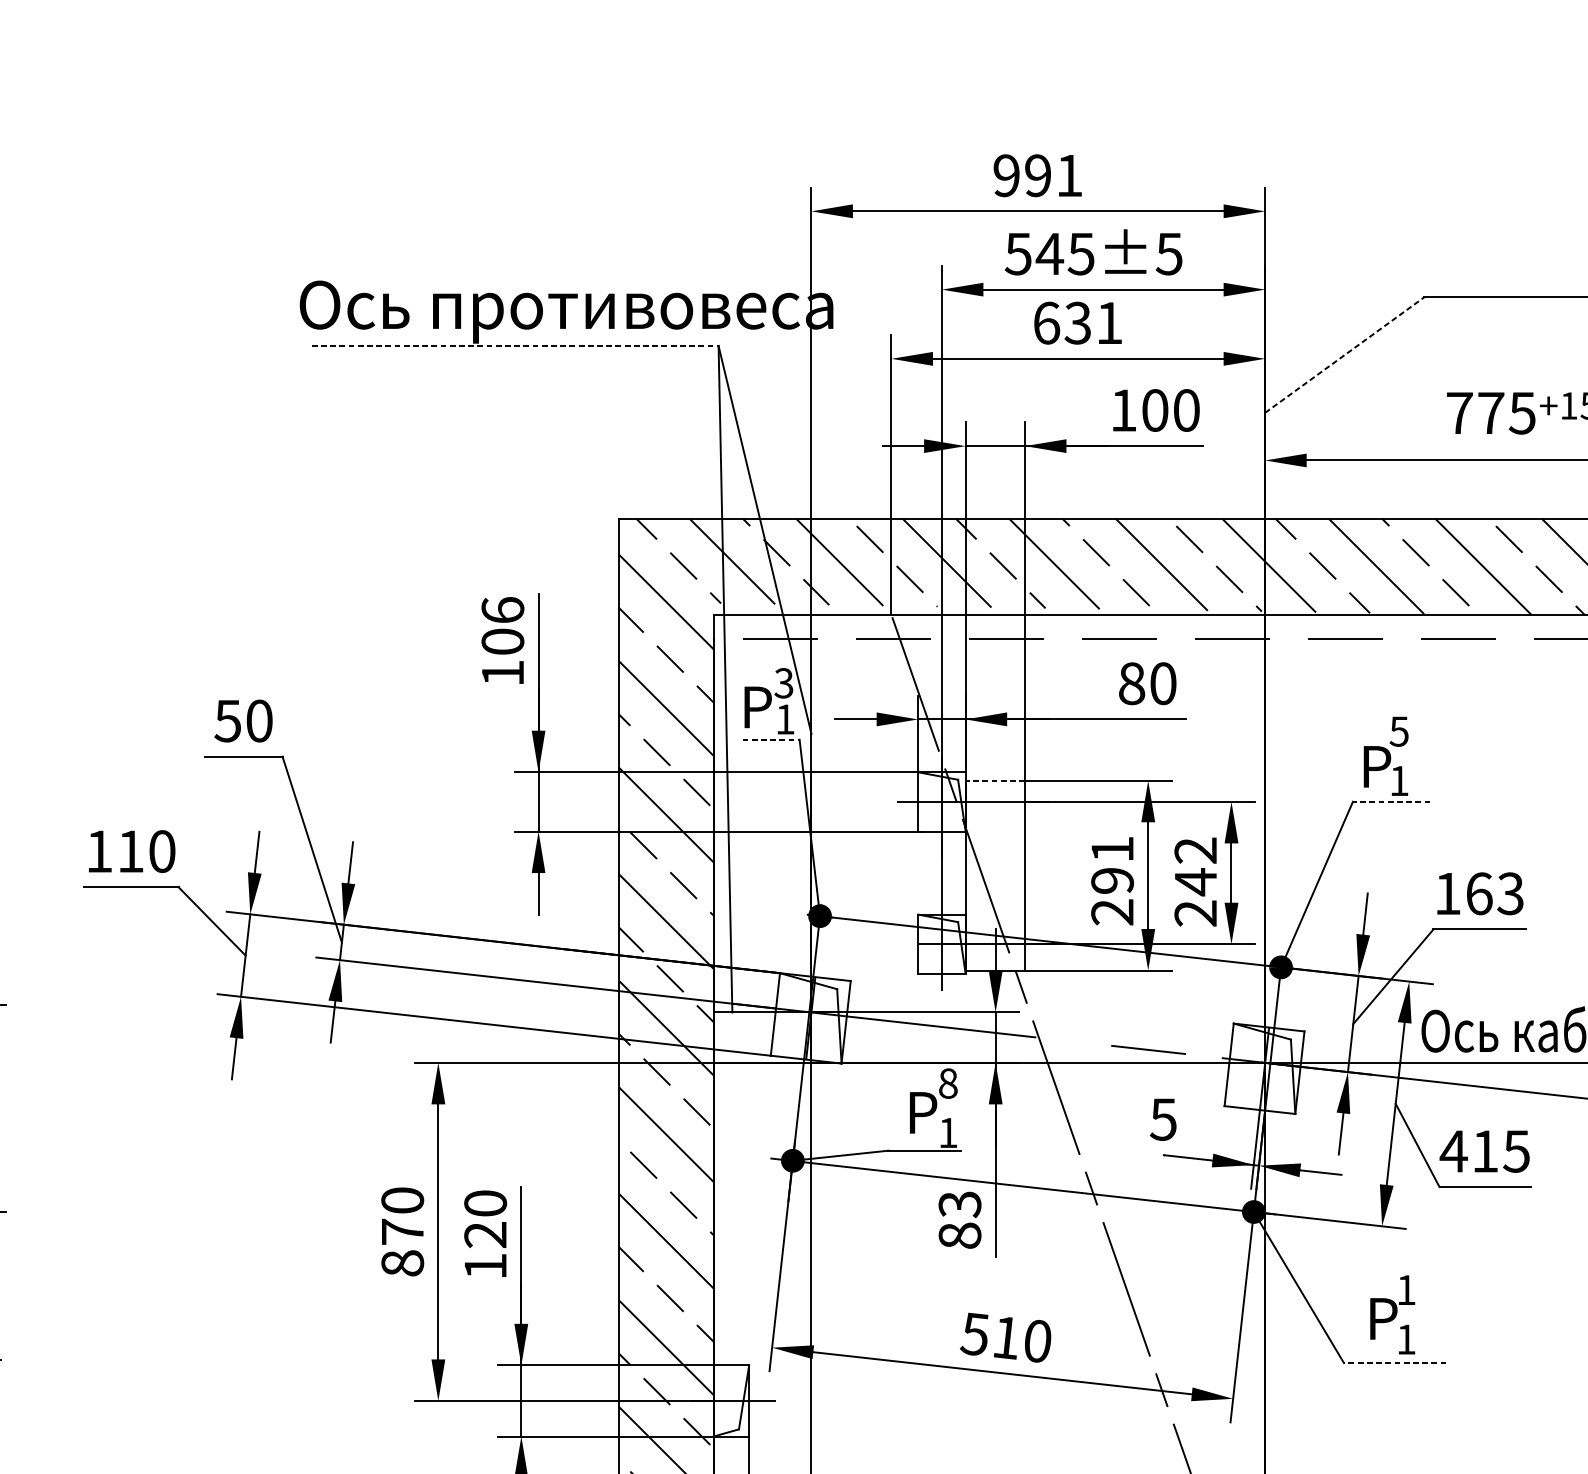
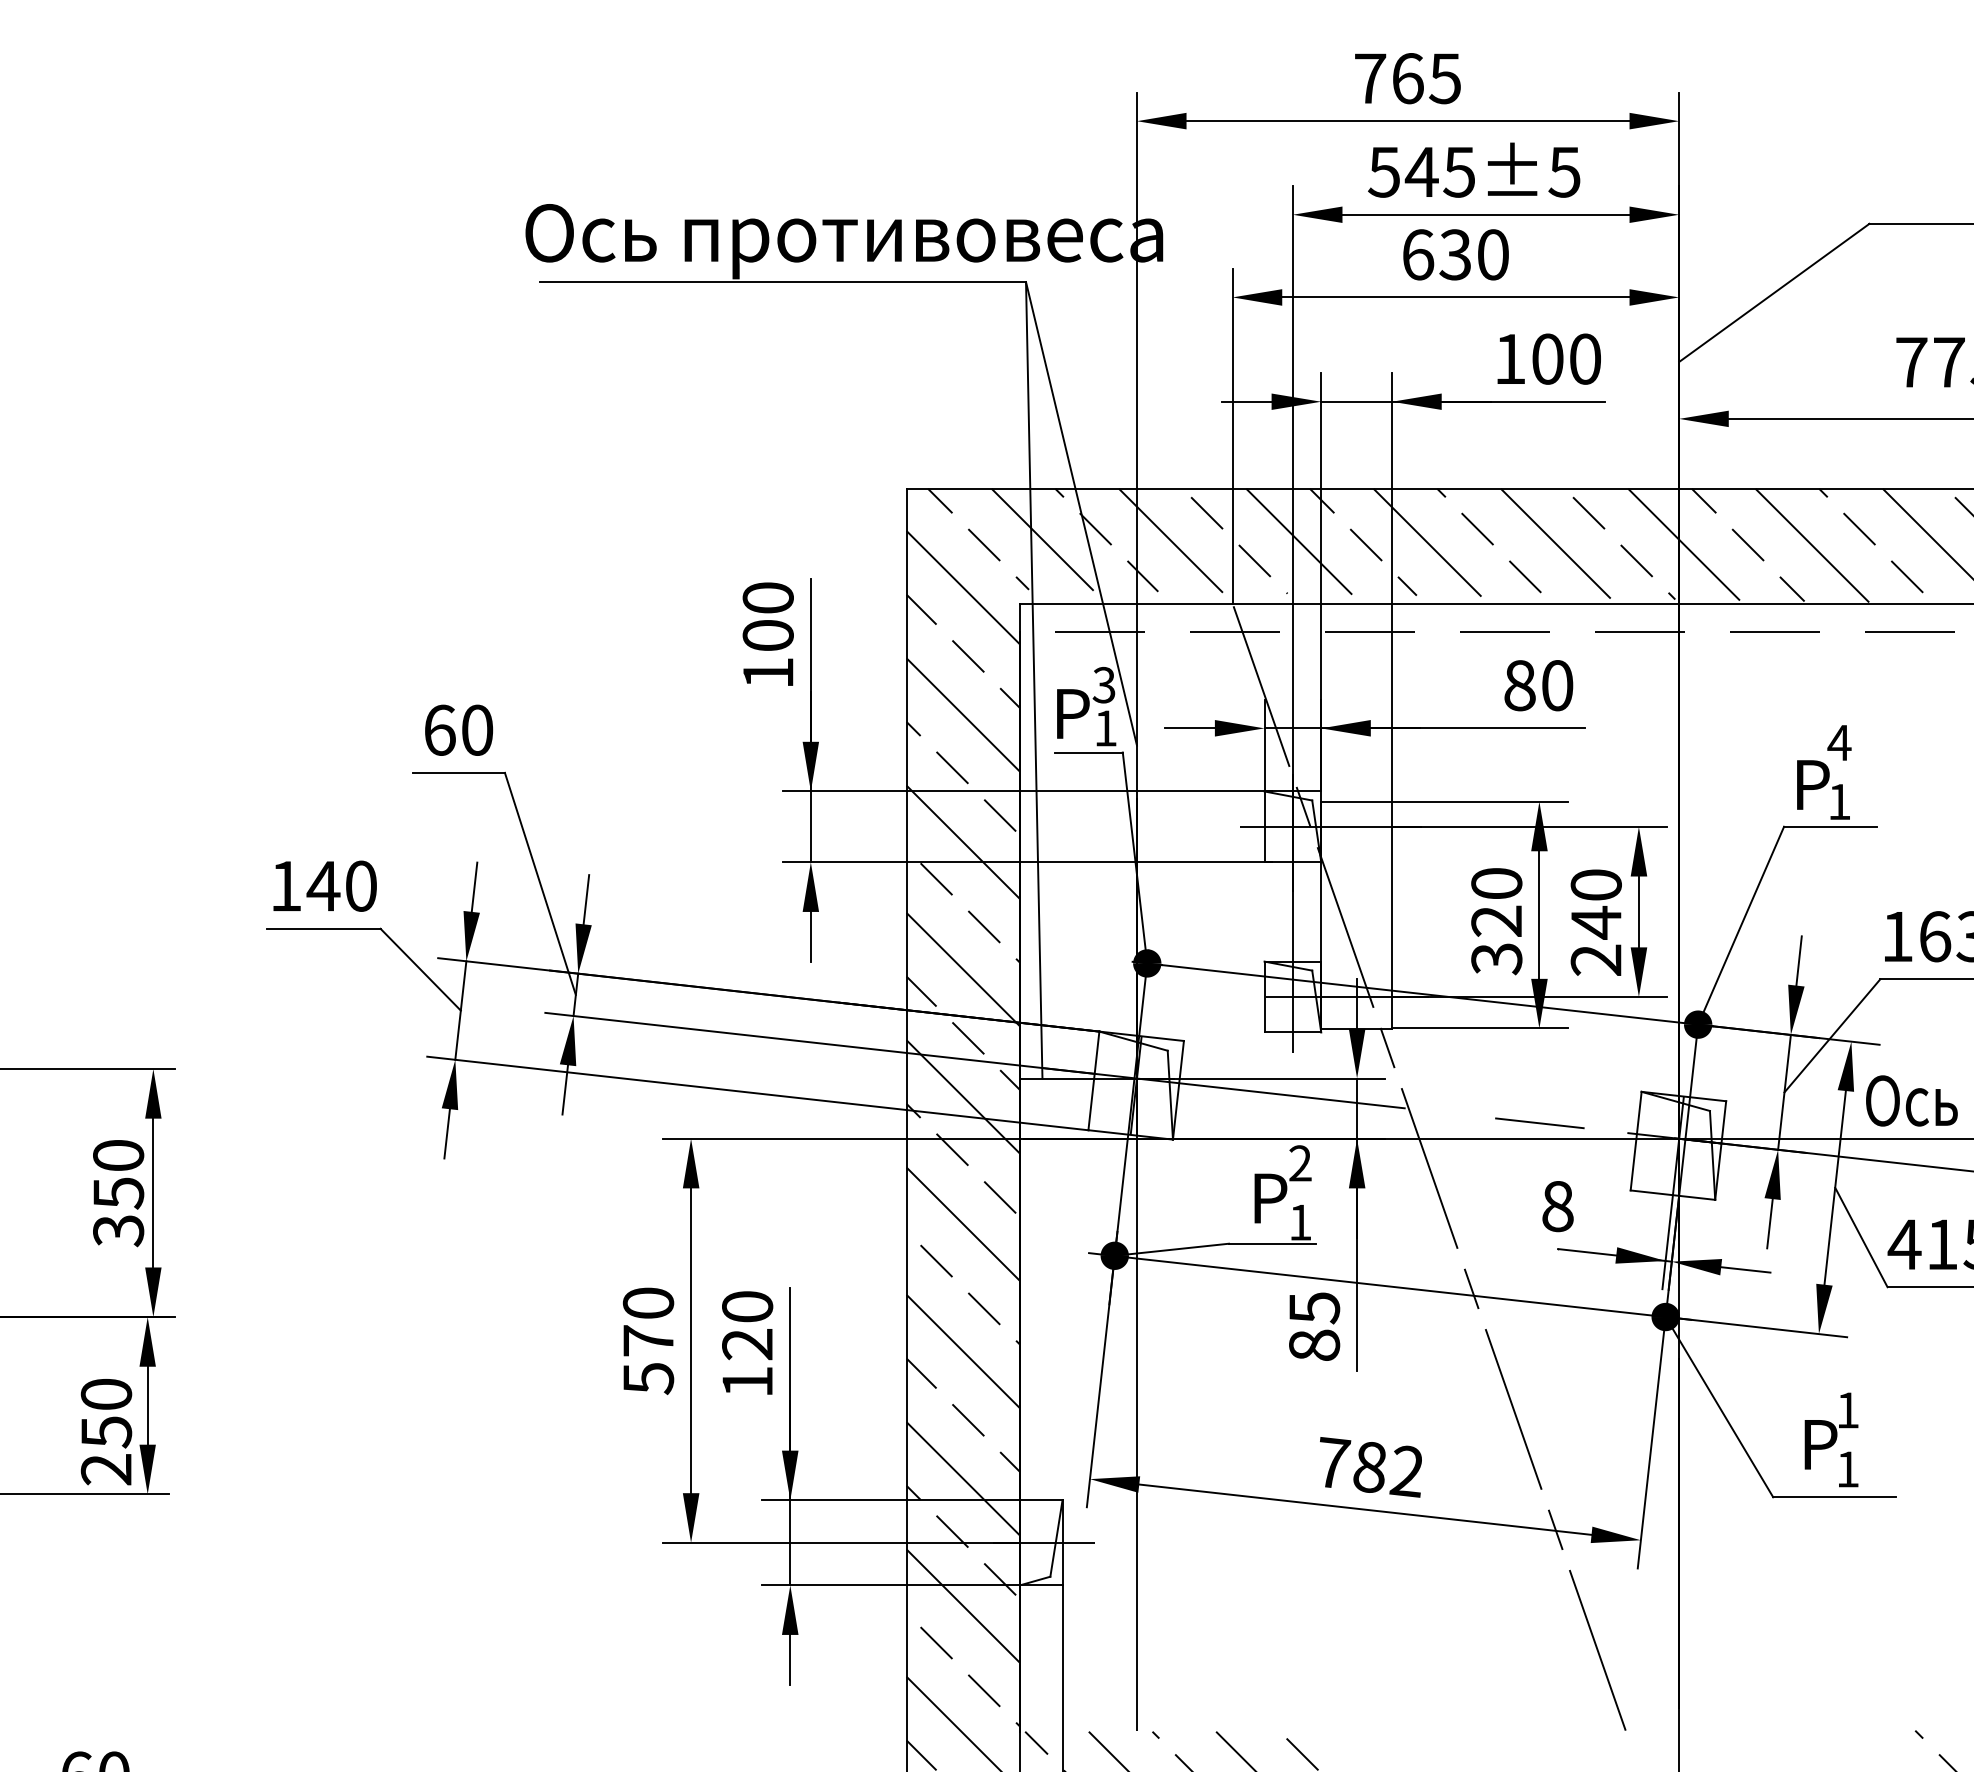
text: (1037, 175) -> (1407, 78), 991 -> 765
text: (1109, 322) -> (1493, 254), 631 -> 630
line: (515, 346) -> (783, 282), dashed -> solid
line: (1344, 354) -> (1774, 292), dashed -> solid
text: (502, 609) -> (767, 597), 106 -> 100
text: (227, 720) -> (439, 729), 50 -> 60
text: (1399, 732) -> (1839, 743), 5 -> 4
line: (771, 739) -> (1089, 752), dashed -> solid
line: (995, 780) -> (1356, 801), dashed -> solid
line: (1390, 801) -> (1829, 826), dashed -> solid
text: (1195, 850) -> (1595, 884), 242 -> 240
text: (130, 851) -> (323, 886), 110 -> 140
text: (1112, 881) -> (1496, 921), 291 -> 320
text: (948, 1083) -> (1300, 1163), 8 -> 2
text: (1163, 1119) -> (1557, 1206), 5 -> 8
text: (959, 1204) -> (1313, 1308), 83 -> 85
text: (402, 1263) -> (648, 1378), 870 -> 570
text: (1005, 1337) -> (1368, 1467), 510 -> 782
line: (1394, 1363) -> (1833, 1497), dashed -> solid

